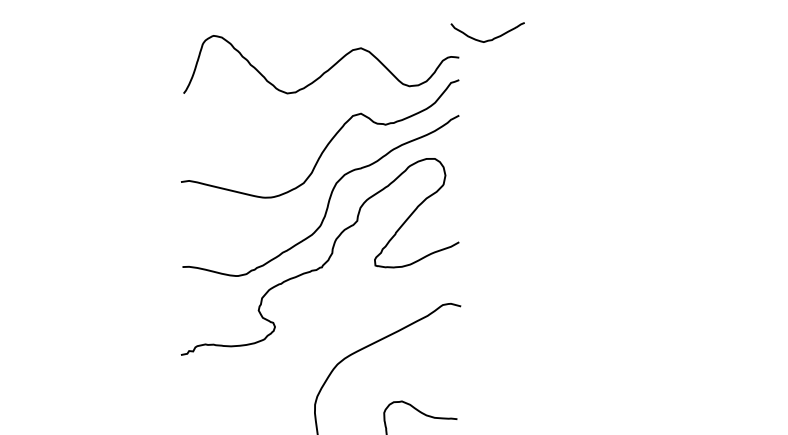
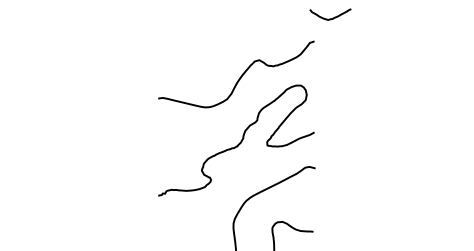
curve: (325, 69) -> (239, 35), removed
curve: (327, 199) -> (240, 108), removed

